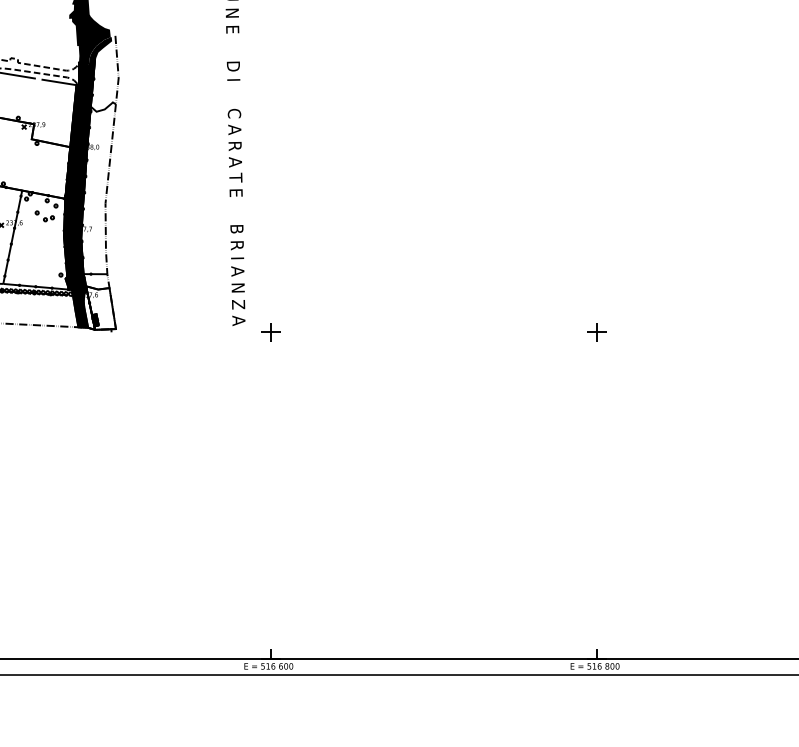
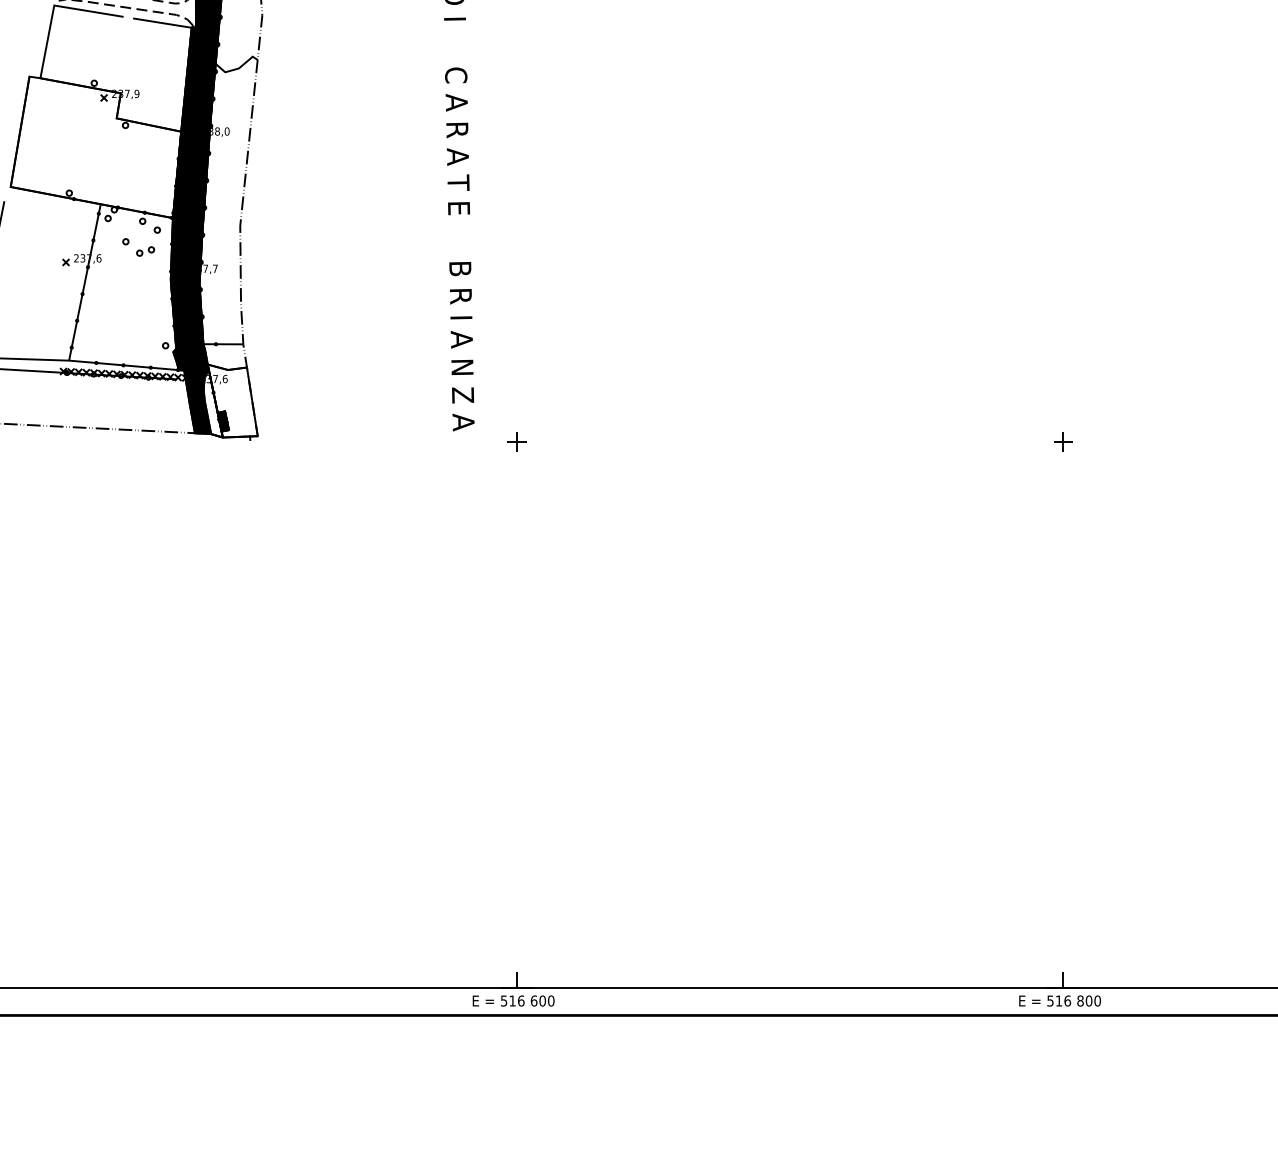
part: (270, 332) -> (516, 441), size x0.6
part: (596, 332) -> (1062, 441), size x0.6

